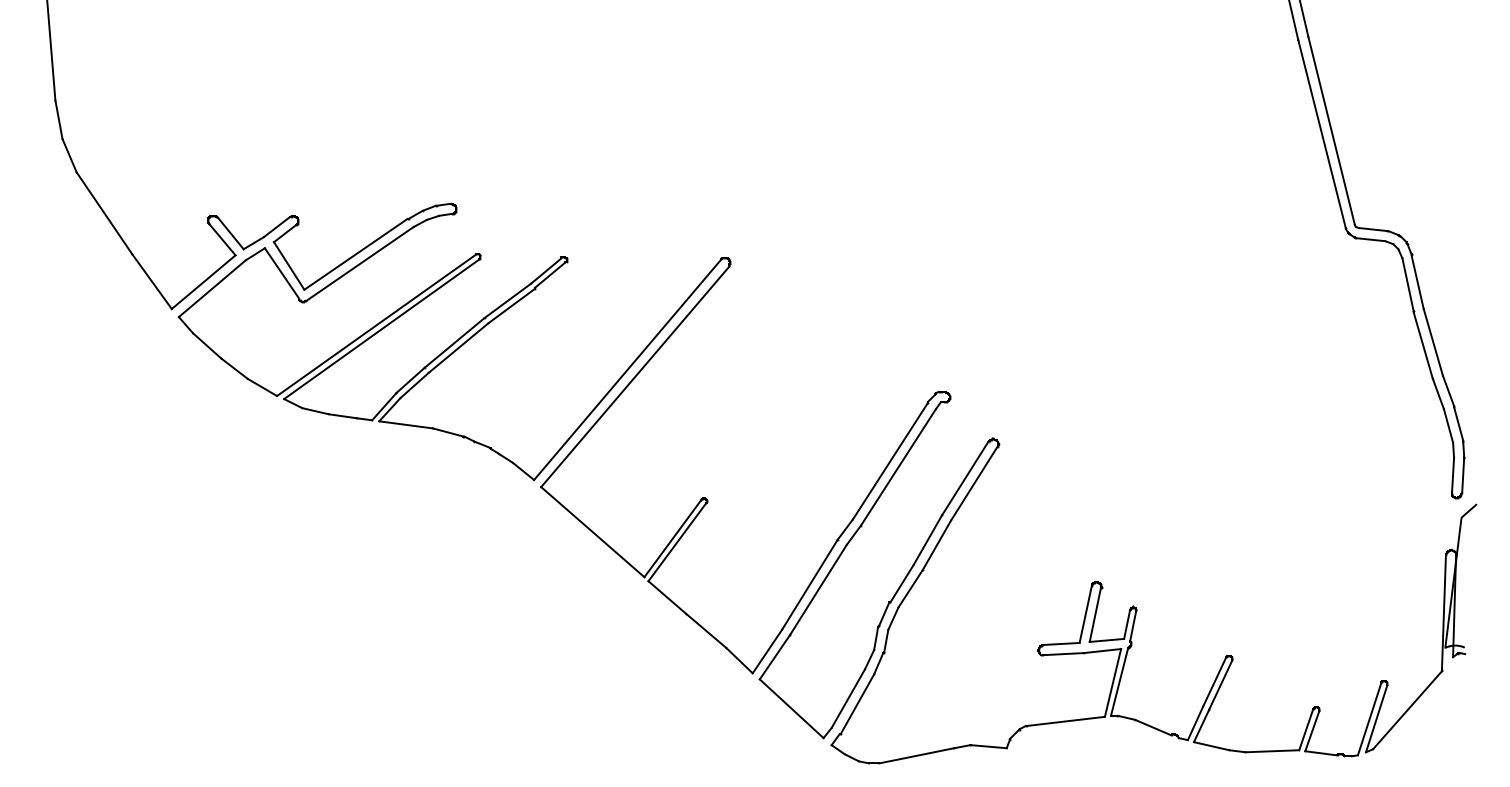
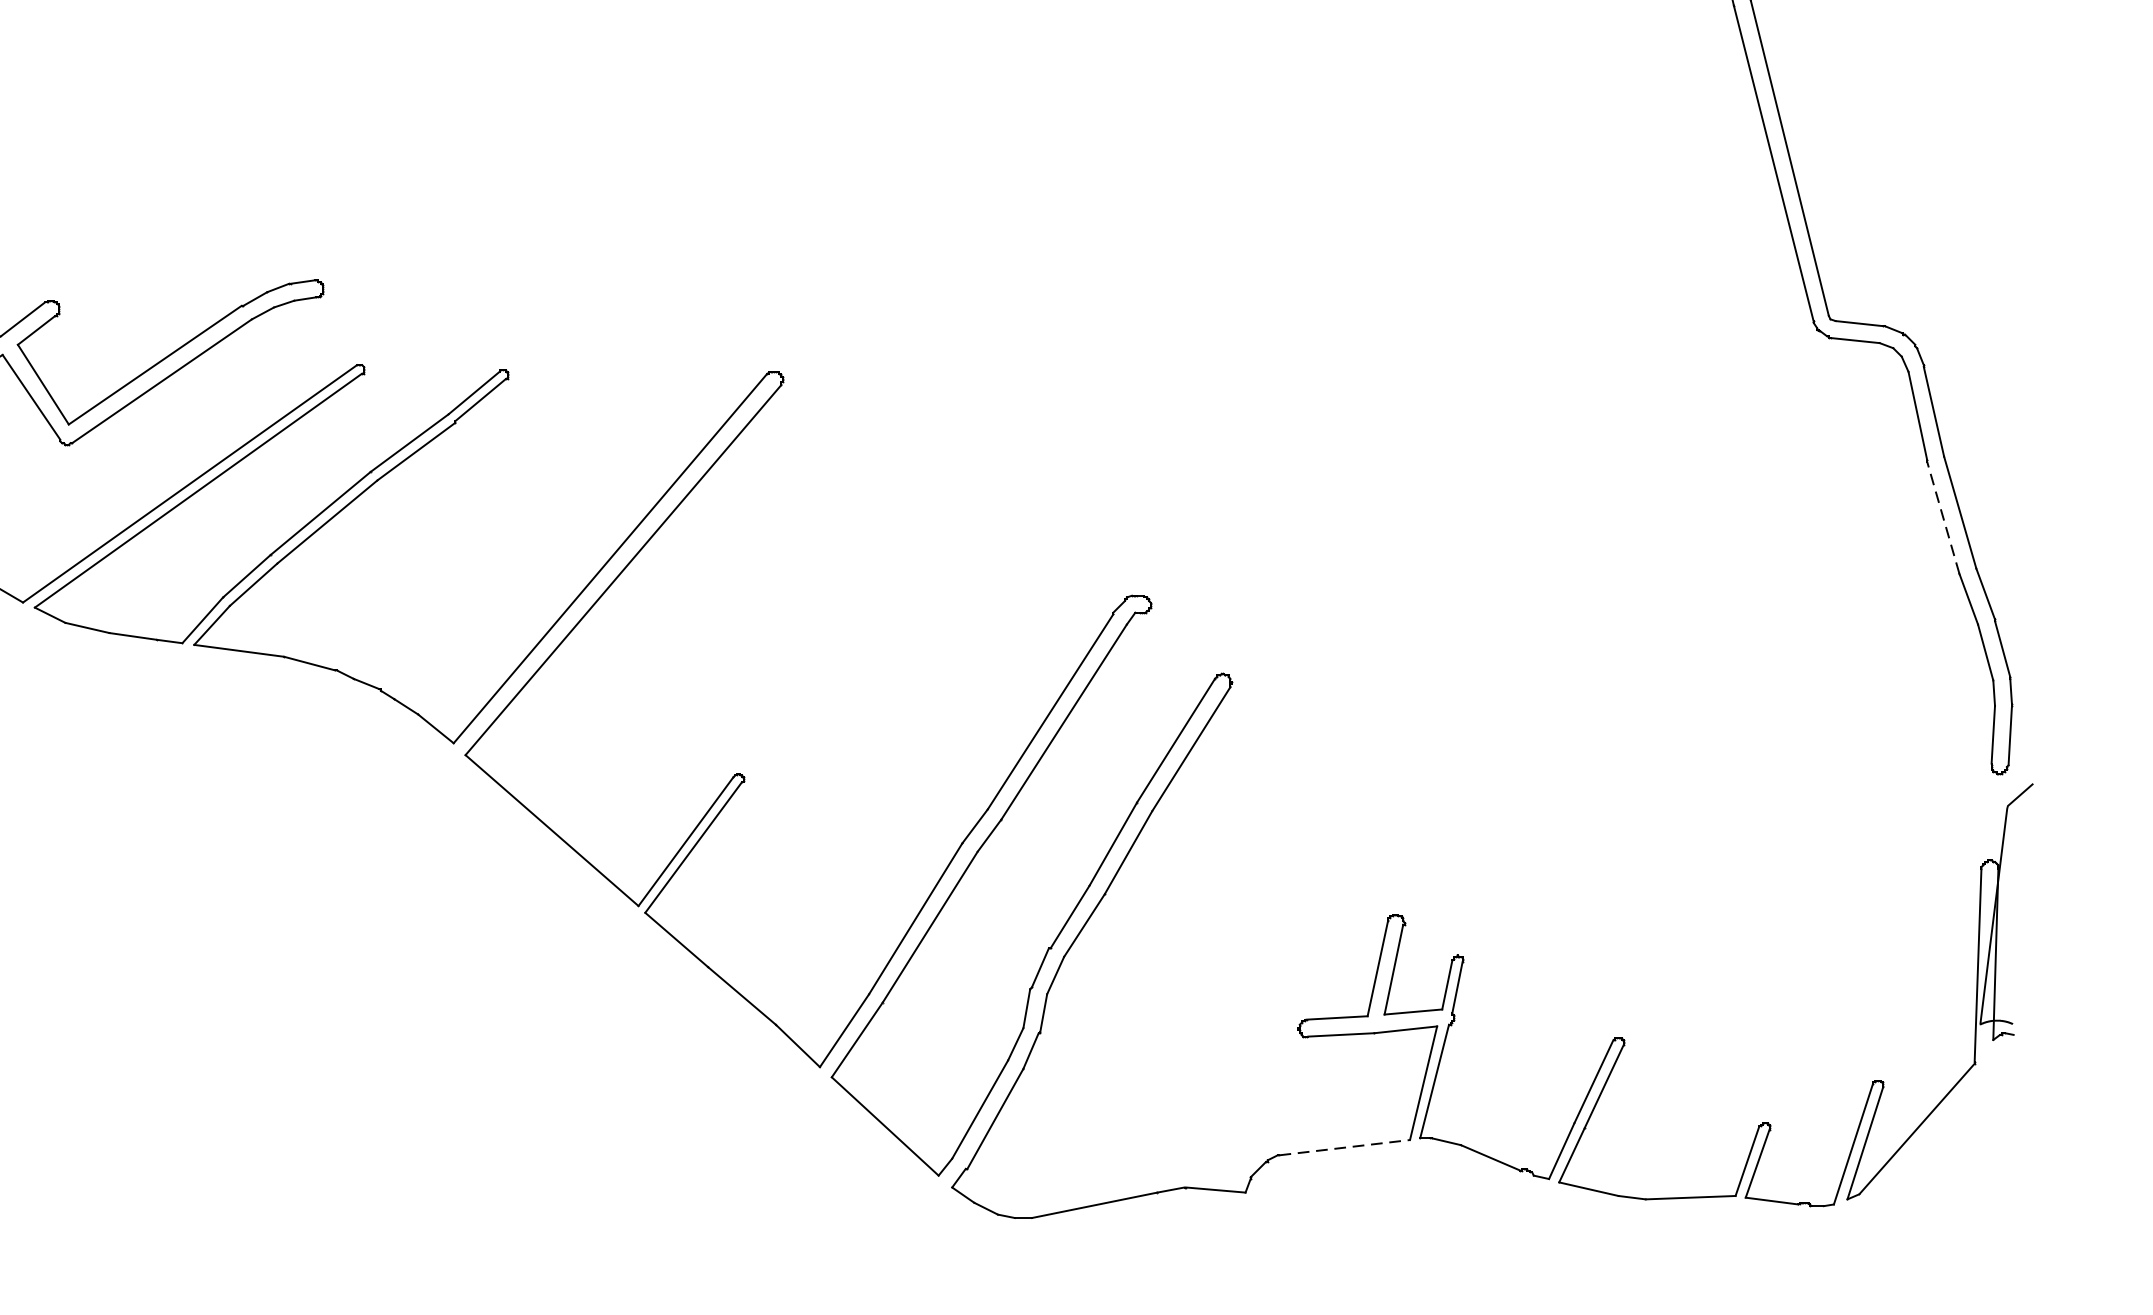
line: (1423, 345) -> (1943, 517), solid -> dashed
line: (1066, 721) -> (1345, 1147), solid -> dashed

